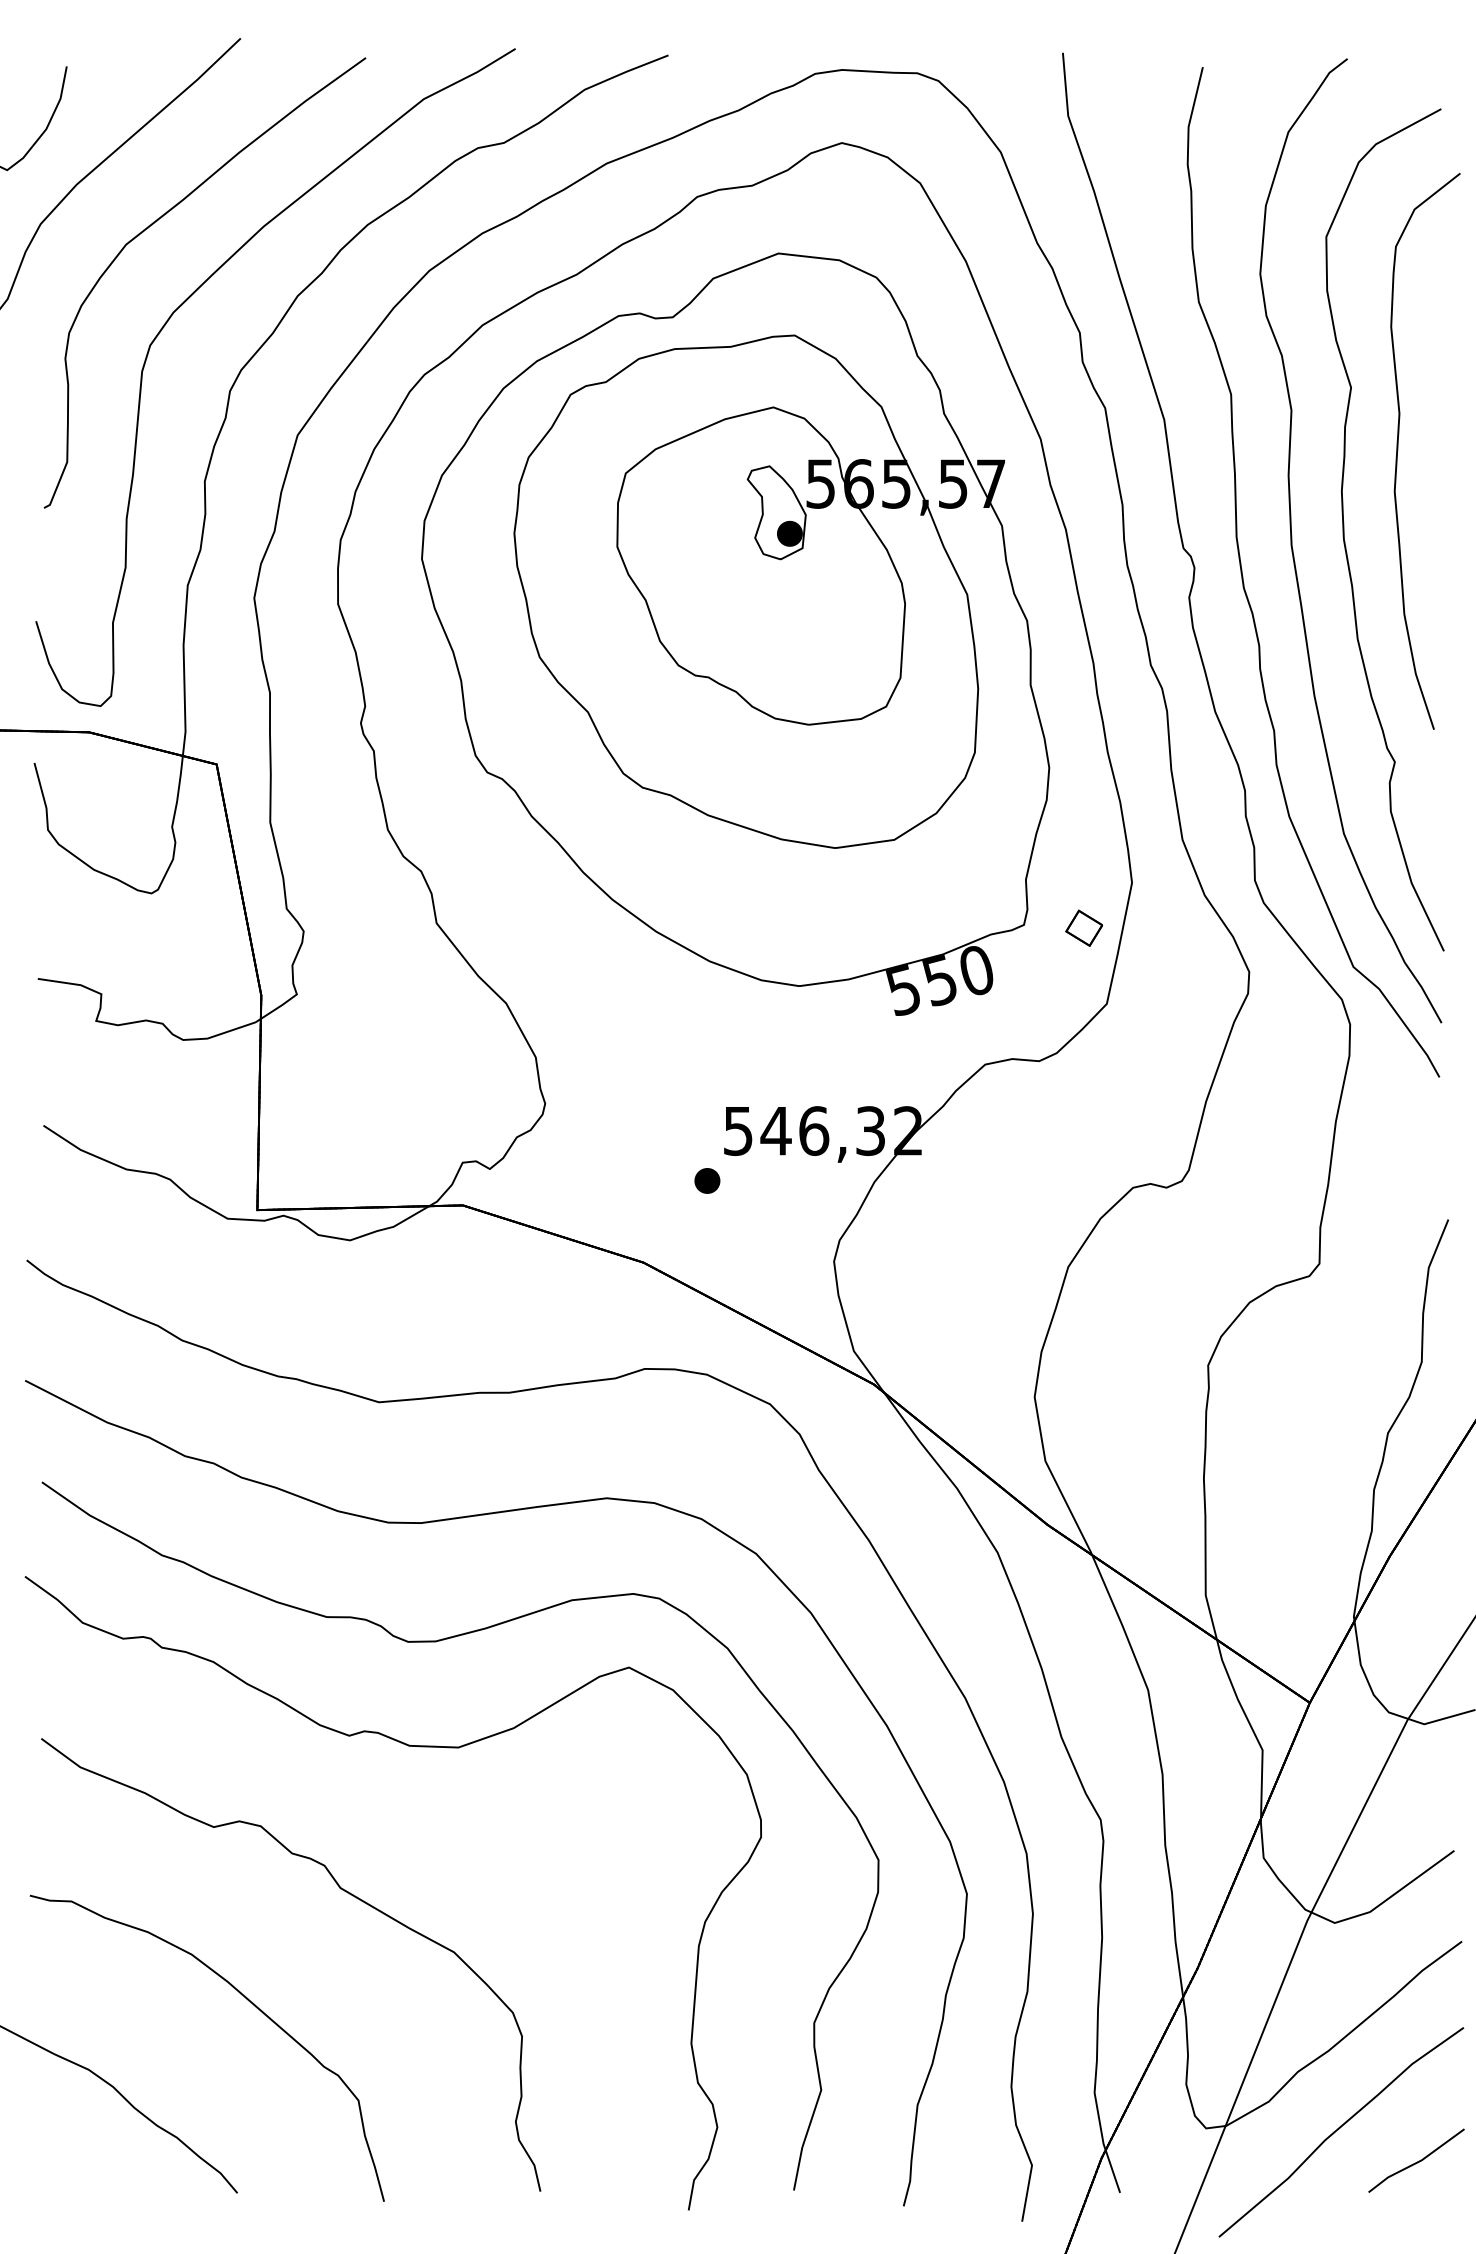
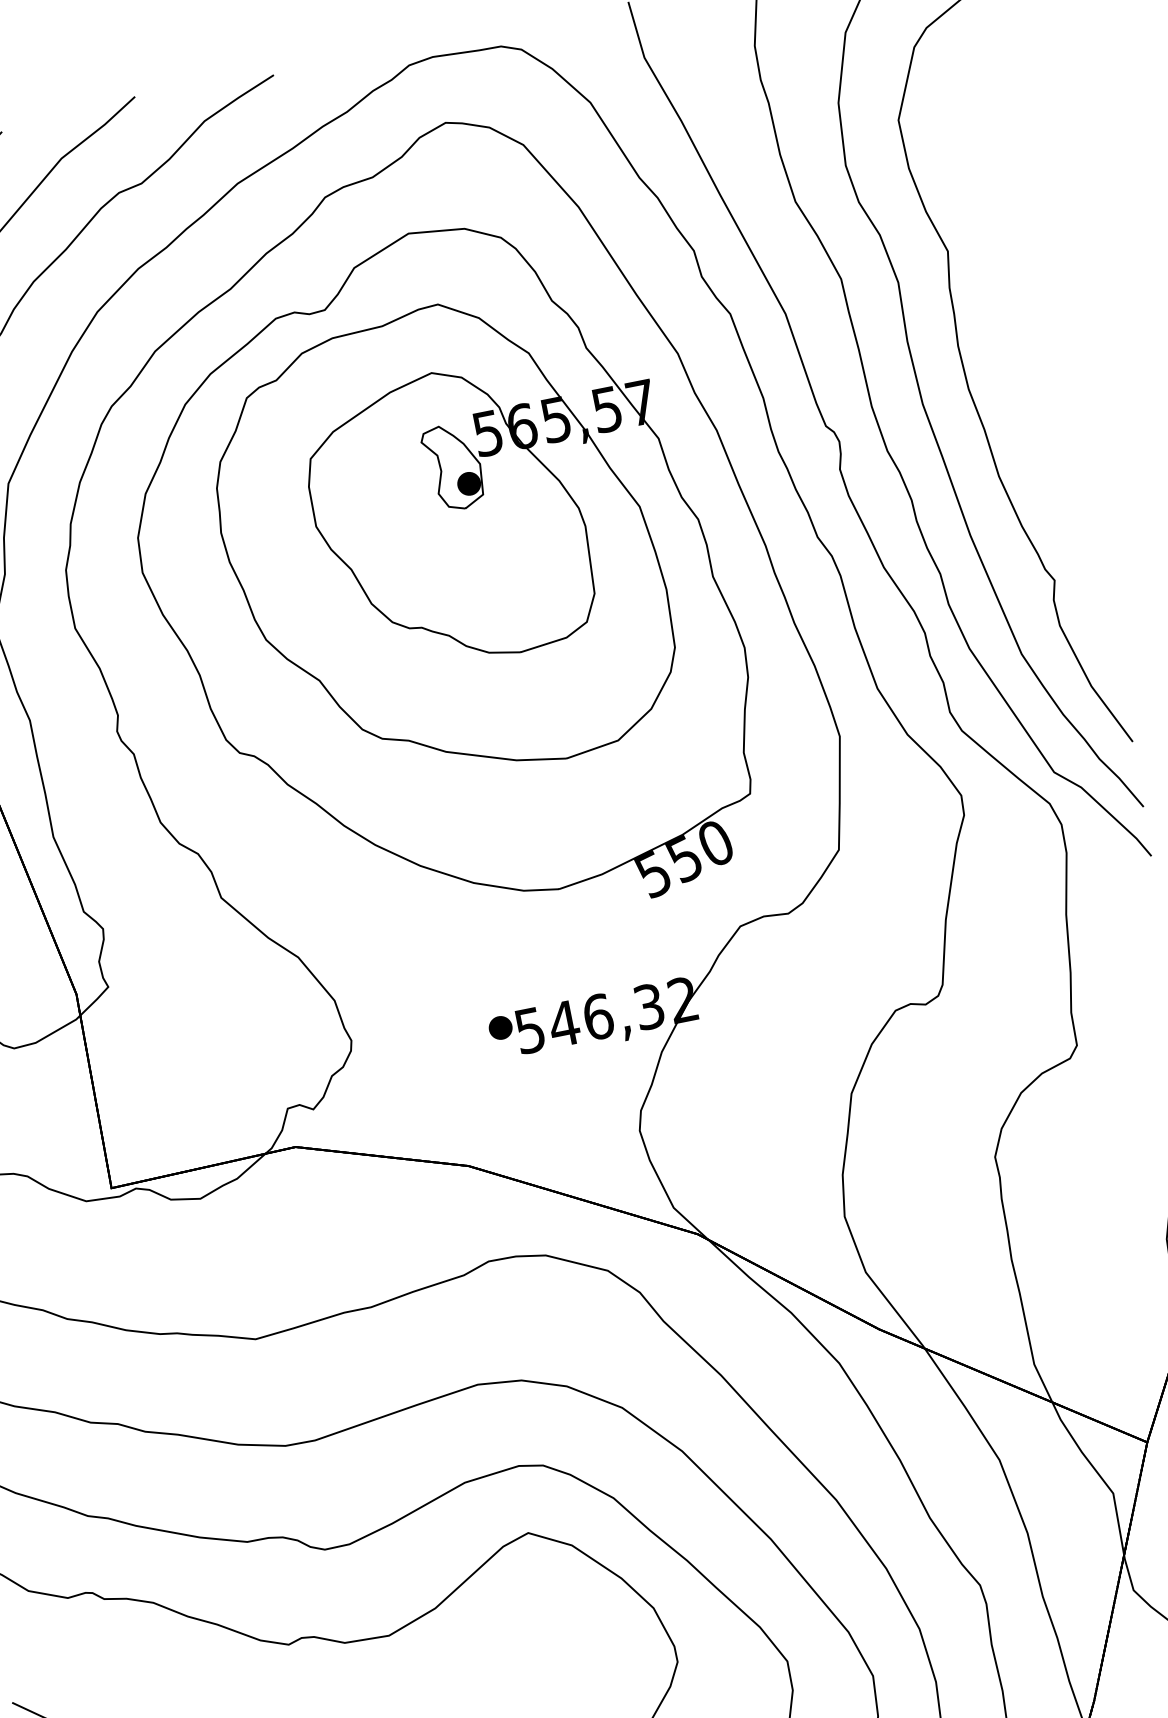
curve: (1398, 450) -> (1001, 299), removed
part: (1083, 927) -> (804, 785), removed
part: (707, 1180) -> (500, 1027), moved

